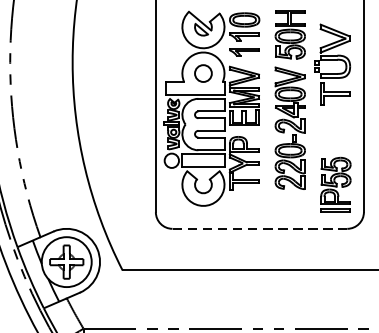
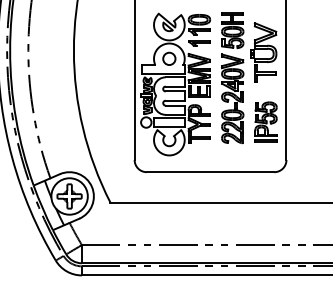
part: (335, 184) -> (265, 121), moved
line: (259, 229) -> (210, 172), dashed -> solid

